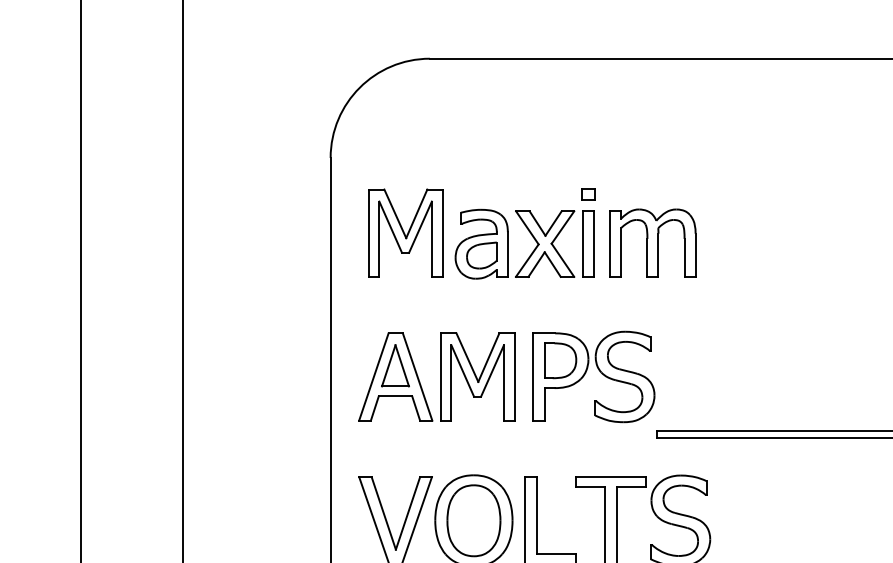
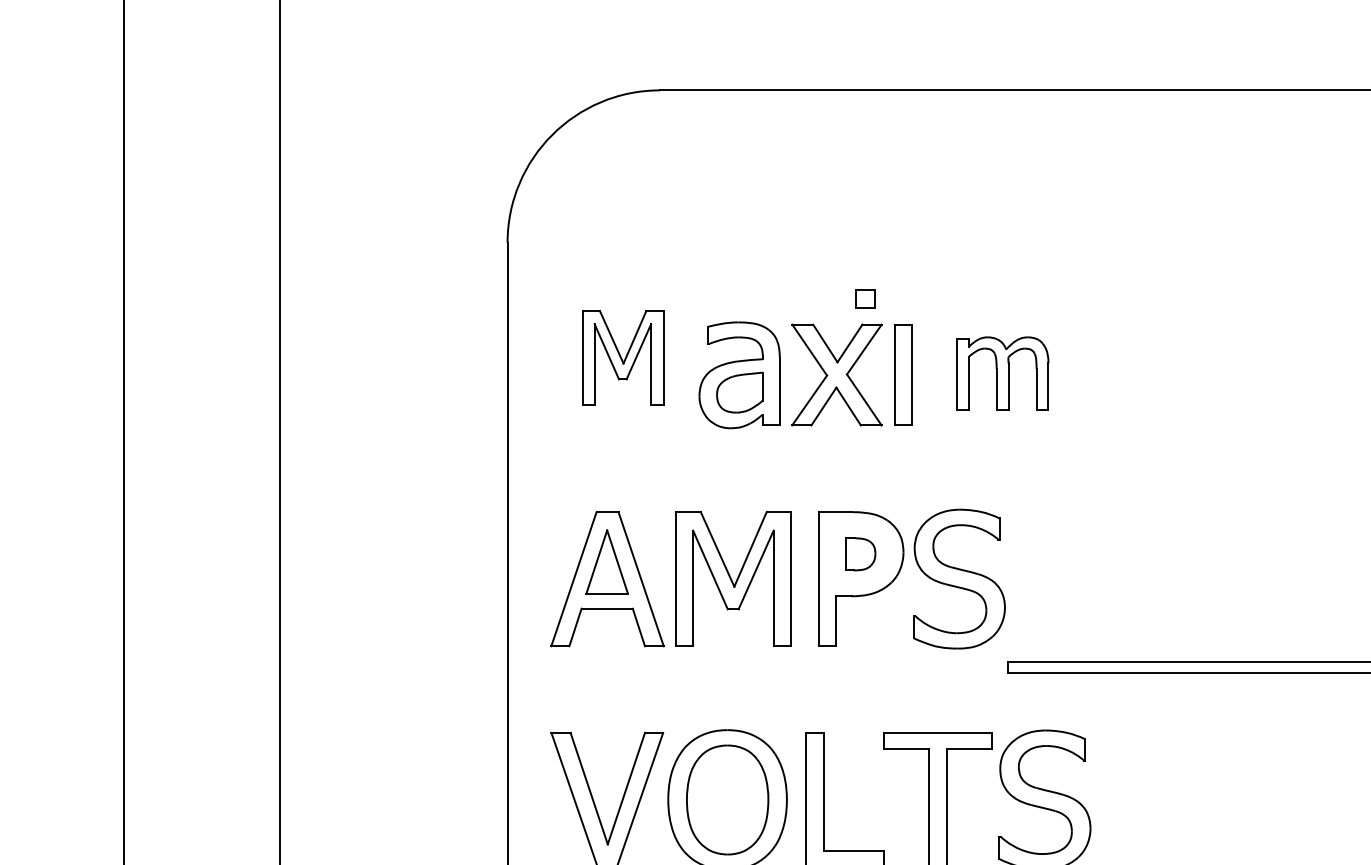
part: (588, 194) -> (865, 298), moved
part: (405, 232) -> (622, 357), size x0.7
part: (652, 242) -> (1001, 372), size x0.7
part: (560, 360) -> (860, 553), size x0.6

